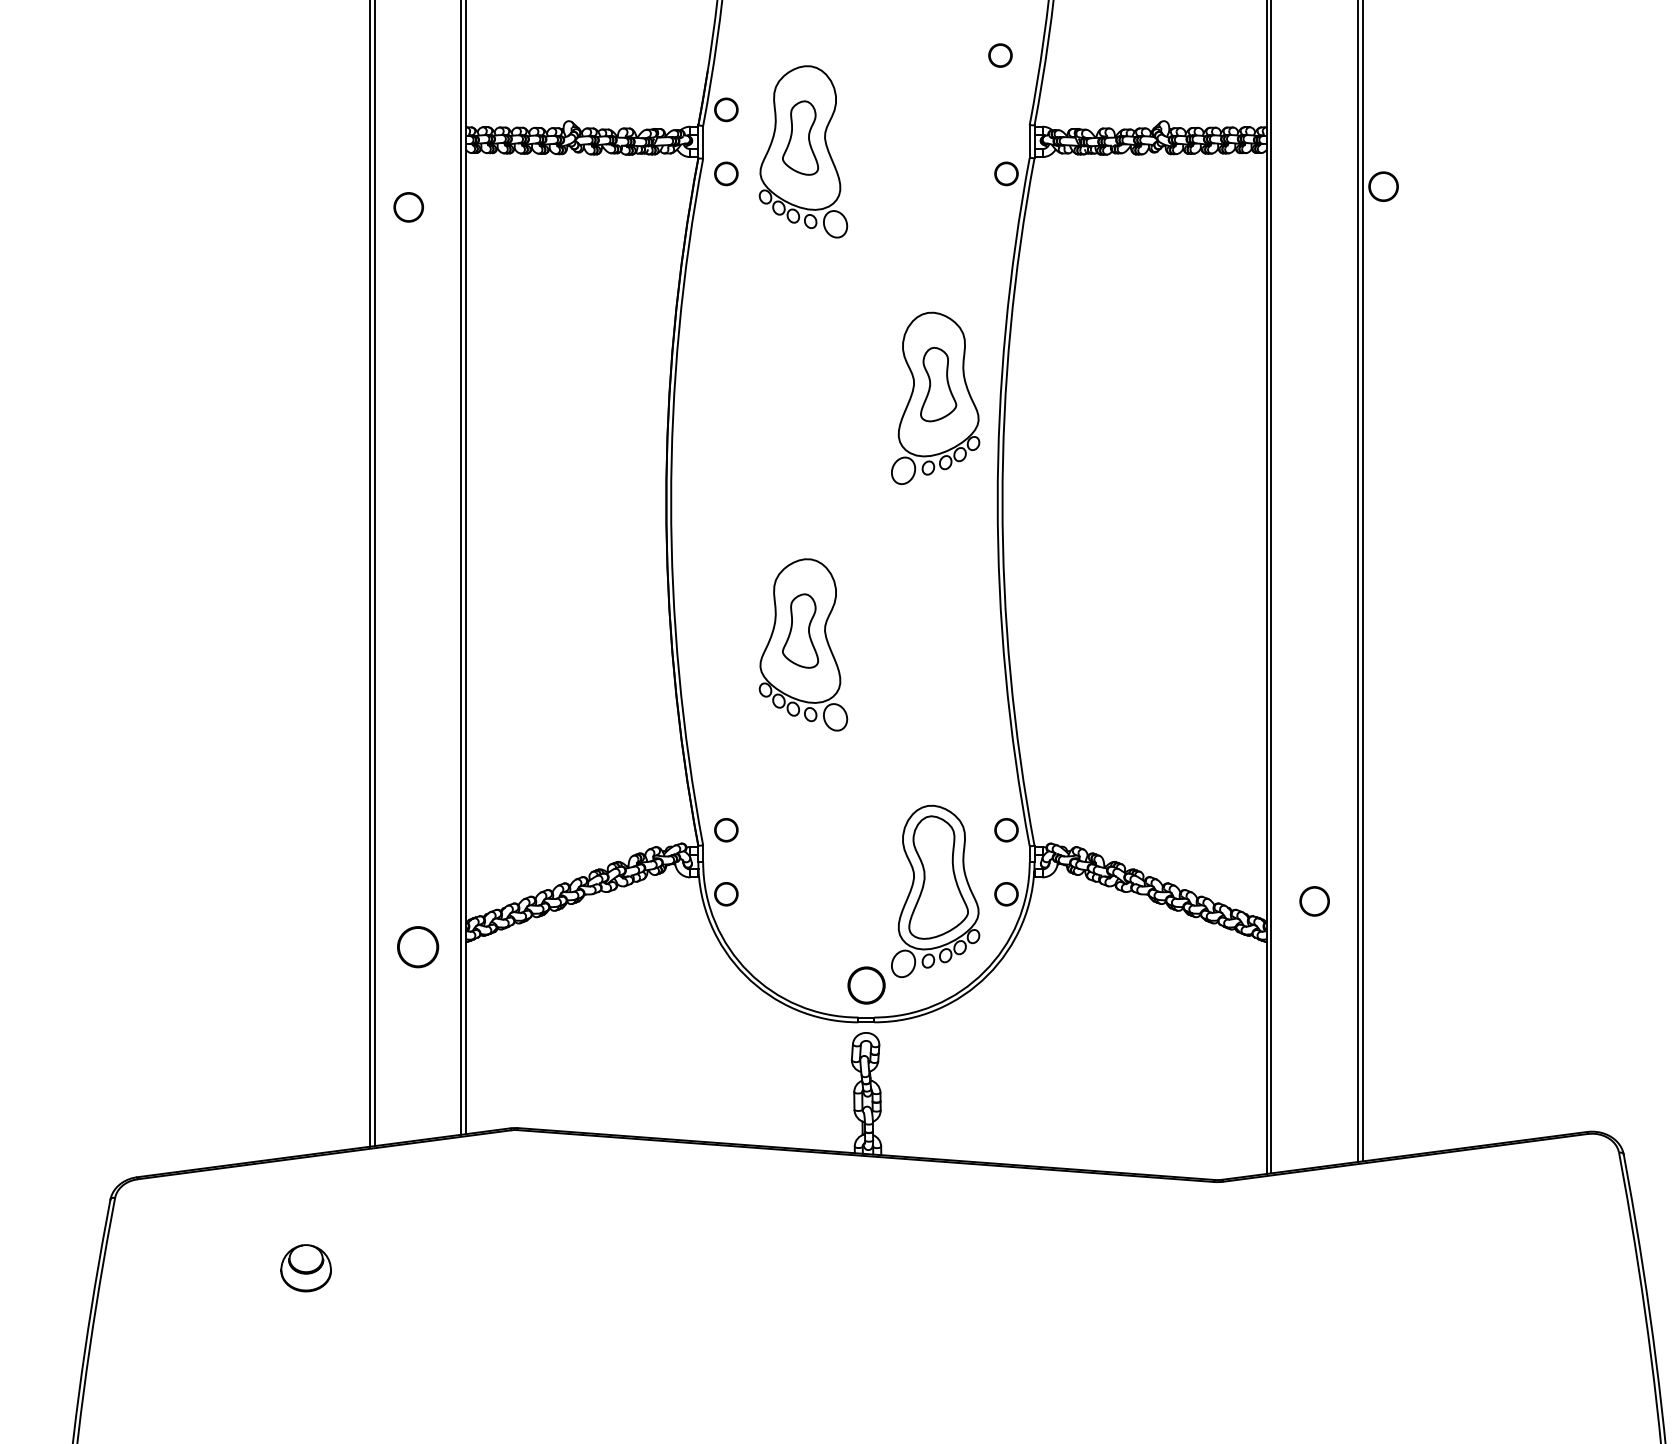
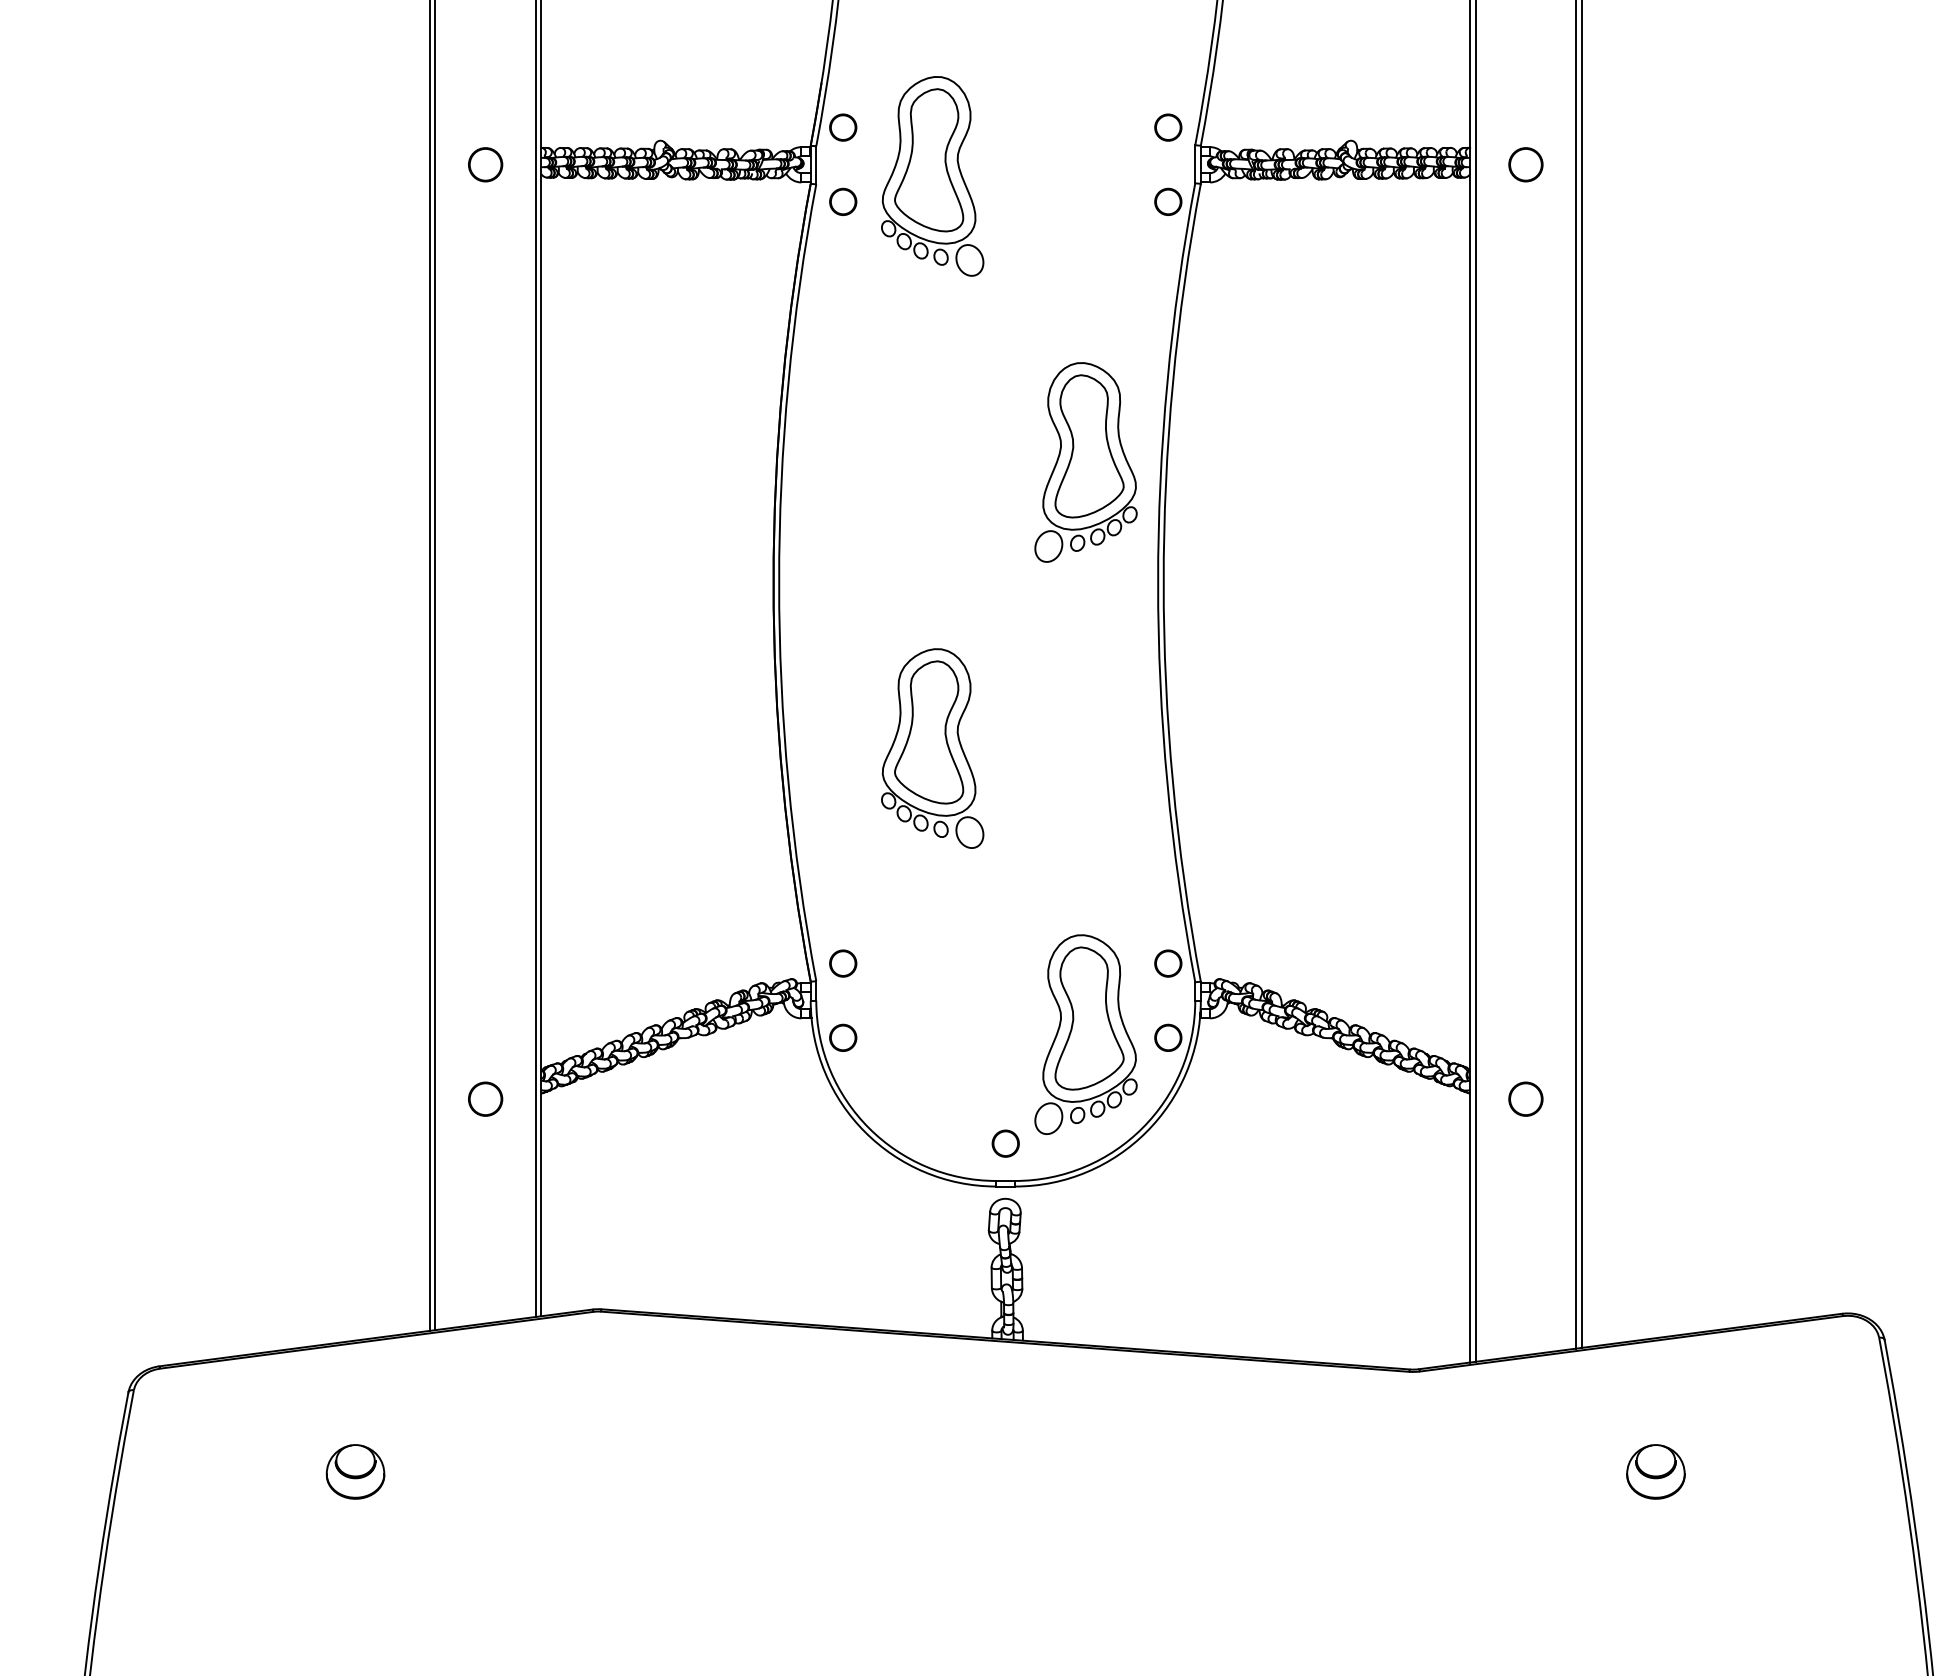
circle: (1000, 55) -> (1168, 127), moved
part: (800, 138) -> (929, 160), size x1.67
circle: (1383, 186) -> (1525, 164), moved
circle: (408, 207) -> (485, 164), moved
part: (938, 384) -> (1089, 446), size x1.67
part: (800, 631) -> (929, 732), size x1.67
circle: (1314, 900) -> (1525, 1098), moved
circle: (418, 946) -> (485, 1098), size x0.71
circle: (866, 985) -> (1005, 1143), size x0.62
part: (1426, 1267) -> (1655, 1471), added

